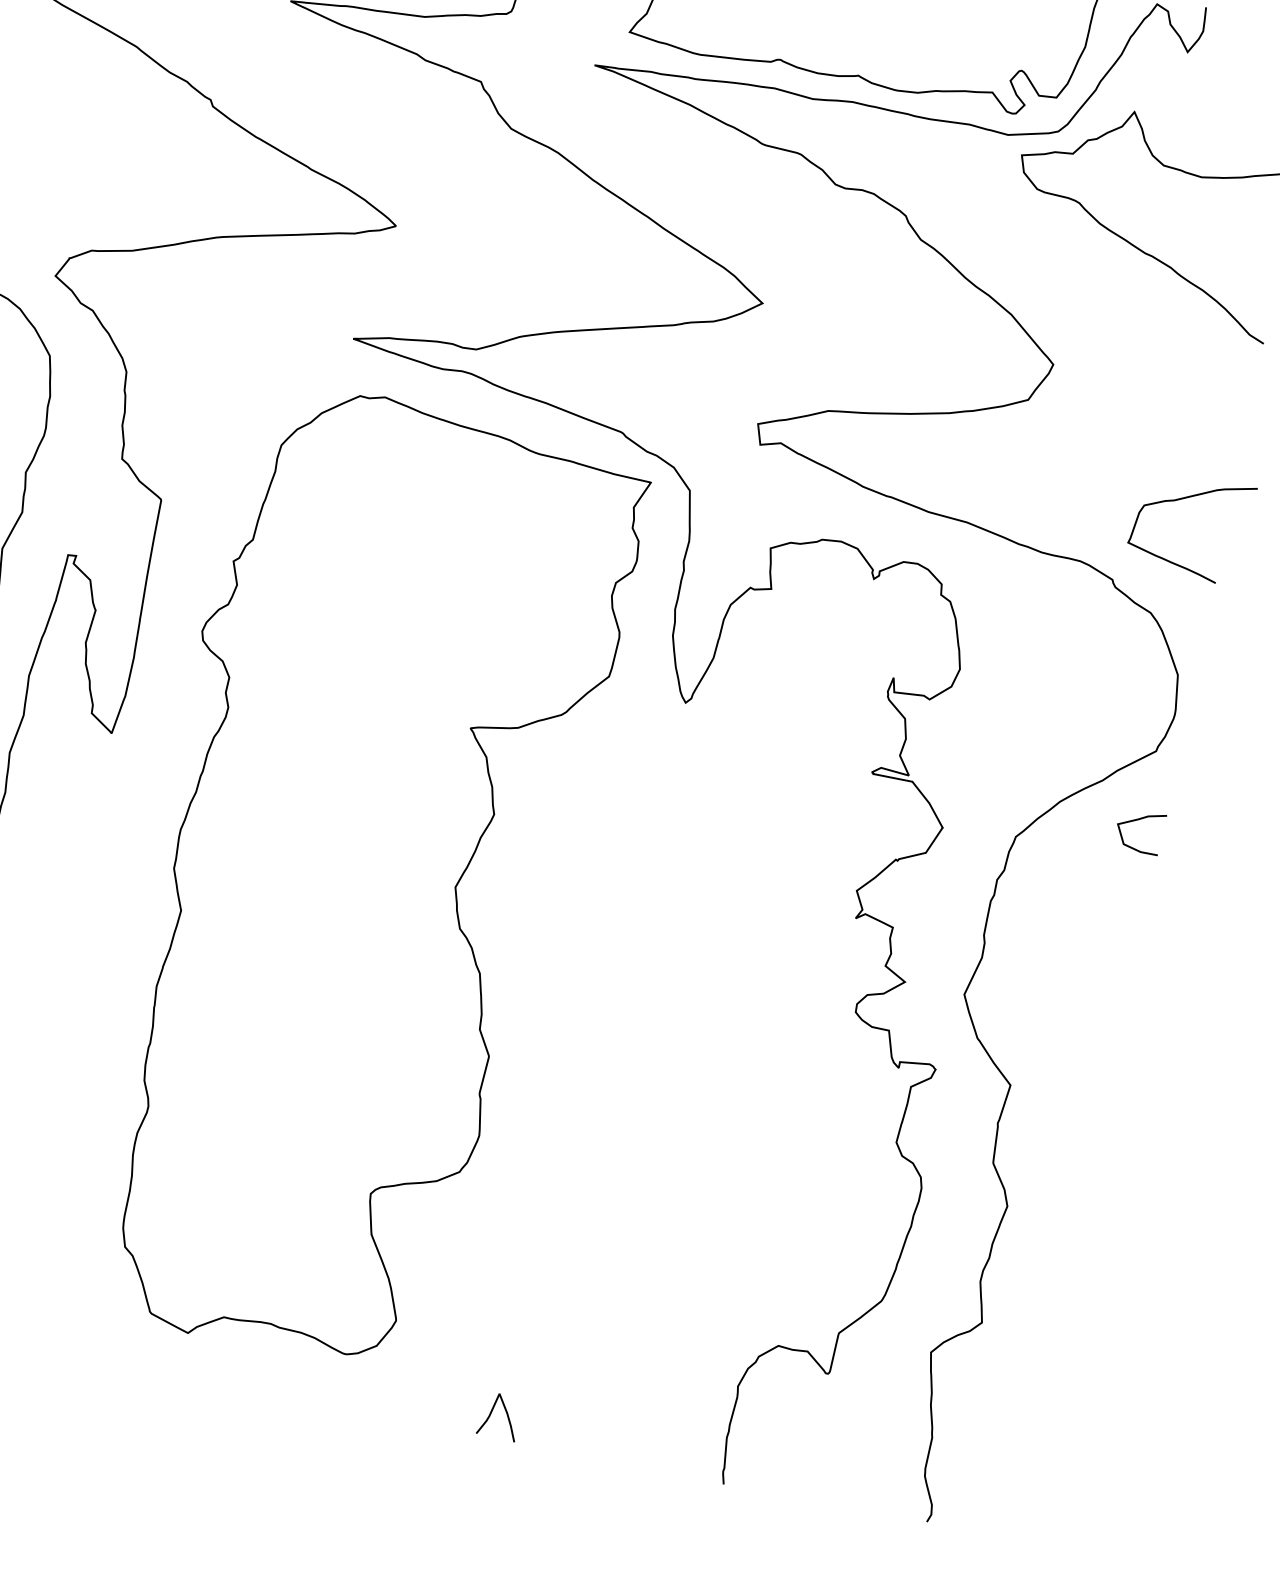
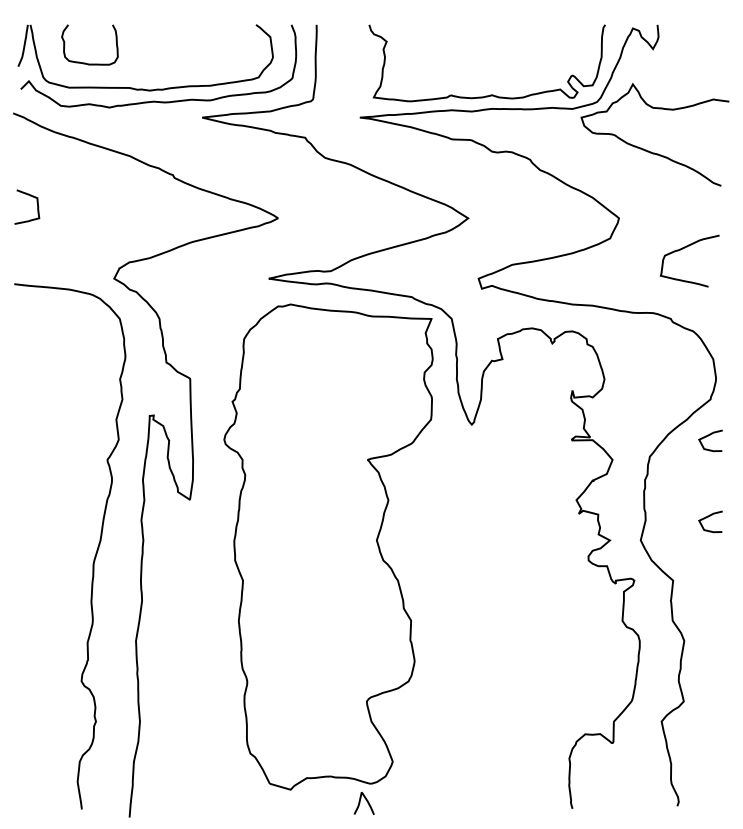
curve: (1182, 501) -> (683, 249), moved
curve: (1104, 977) -> (708, 517), added
curve: (492, 1414) -> (360, 803), moved

